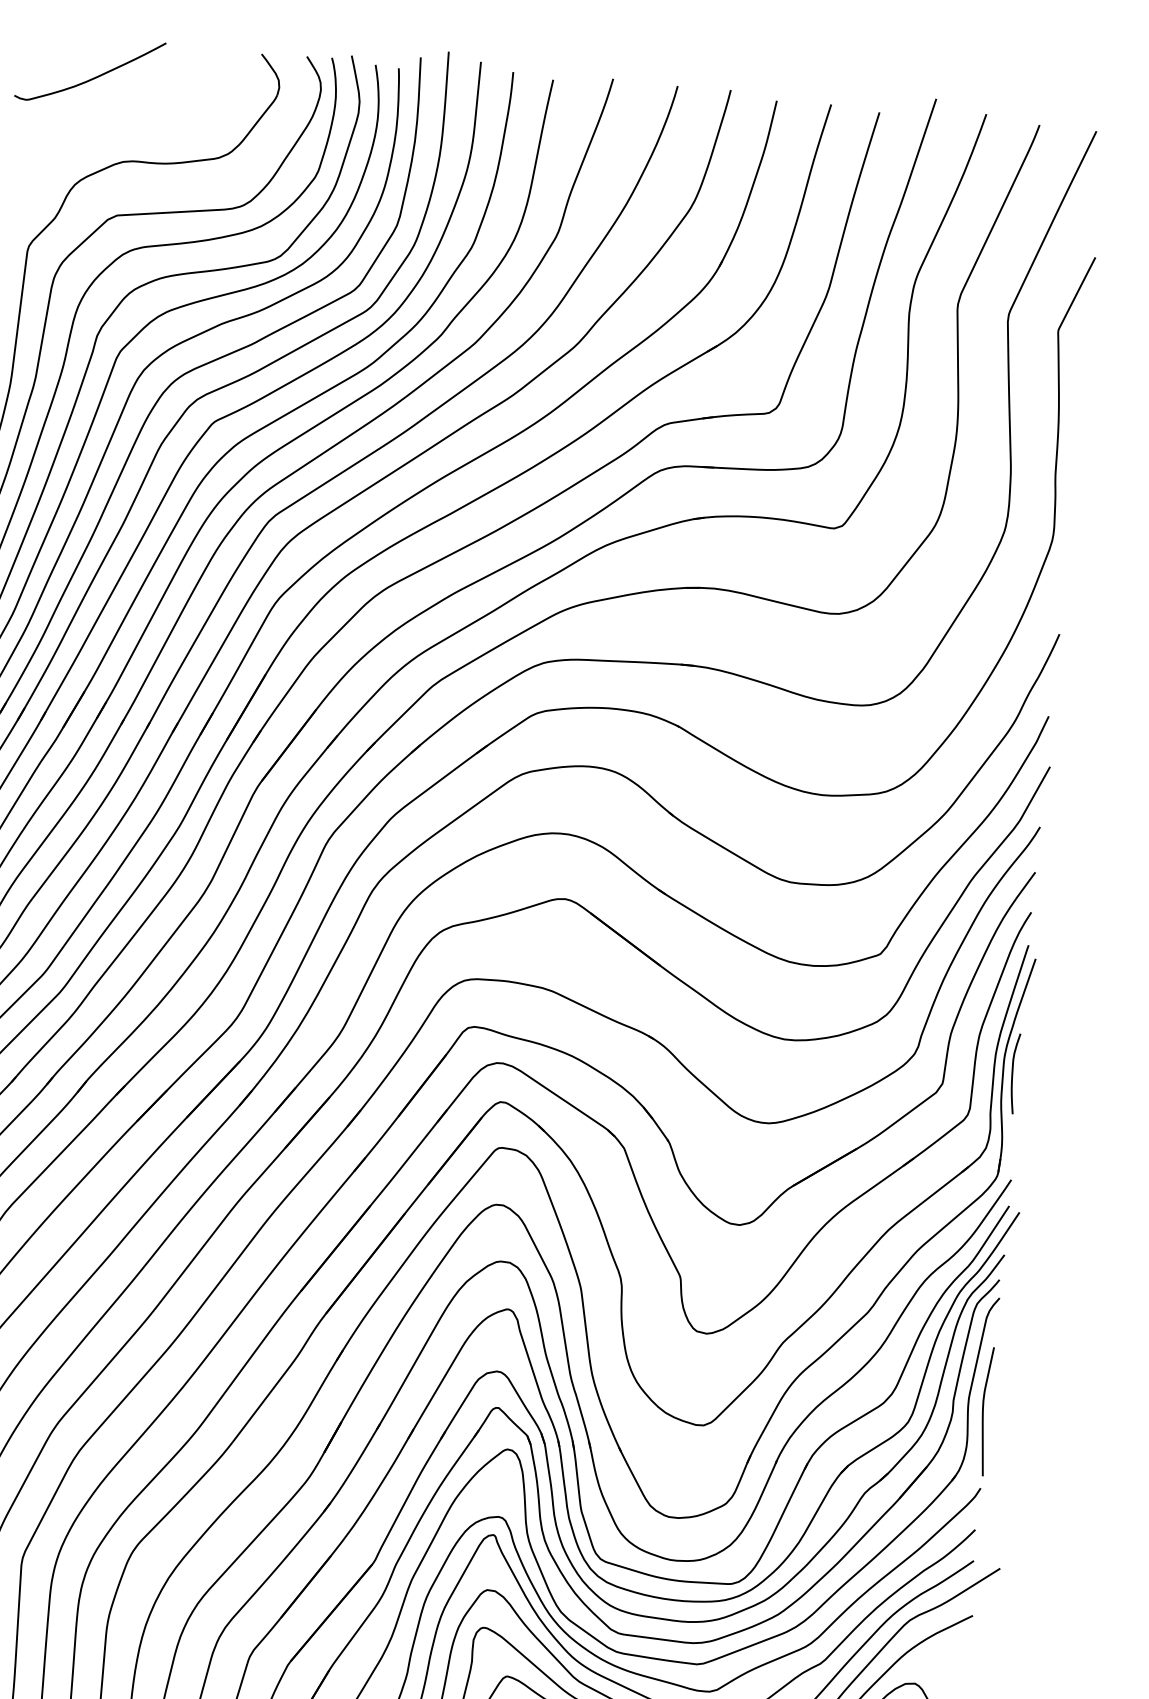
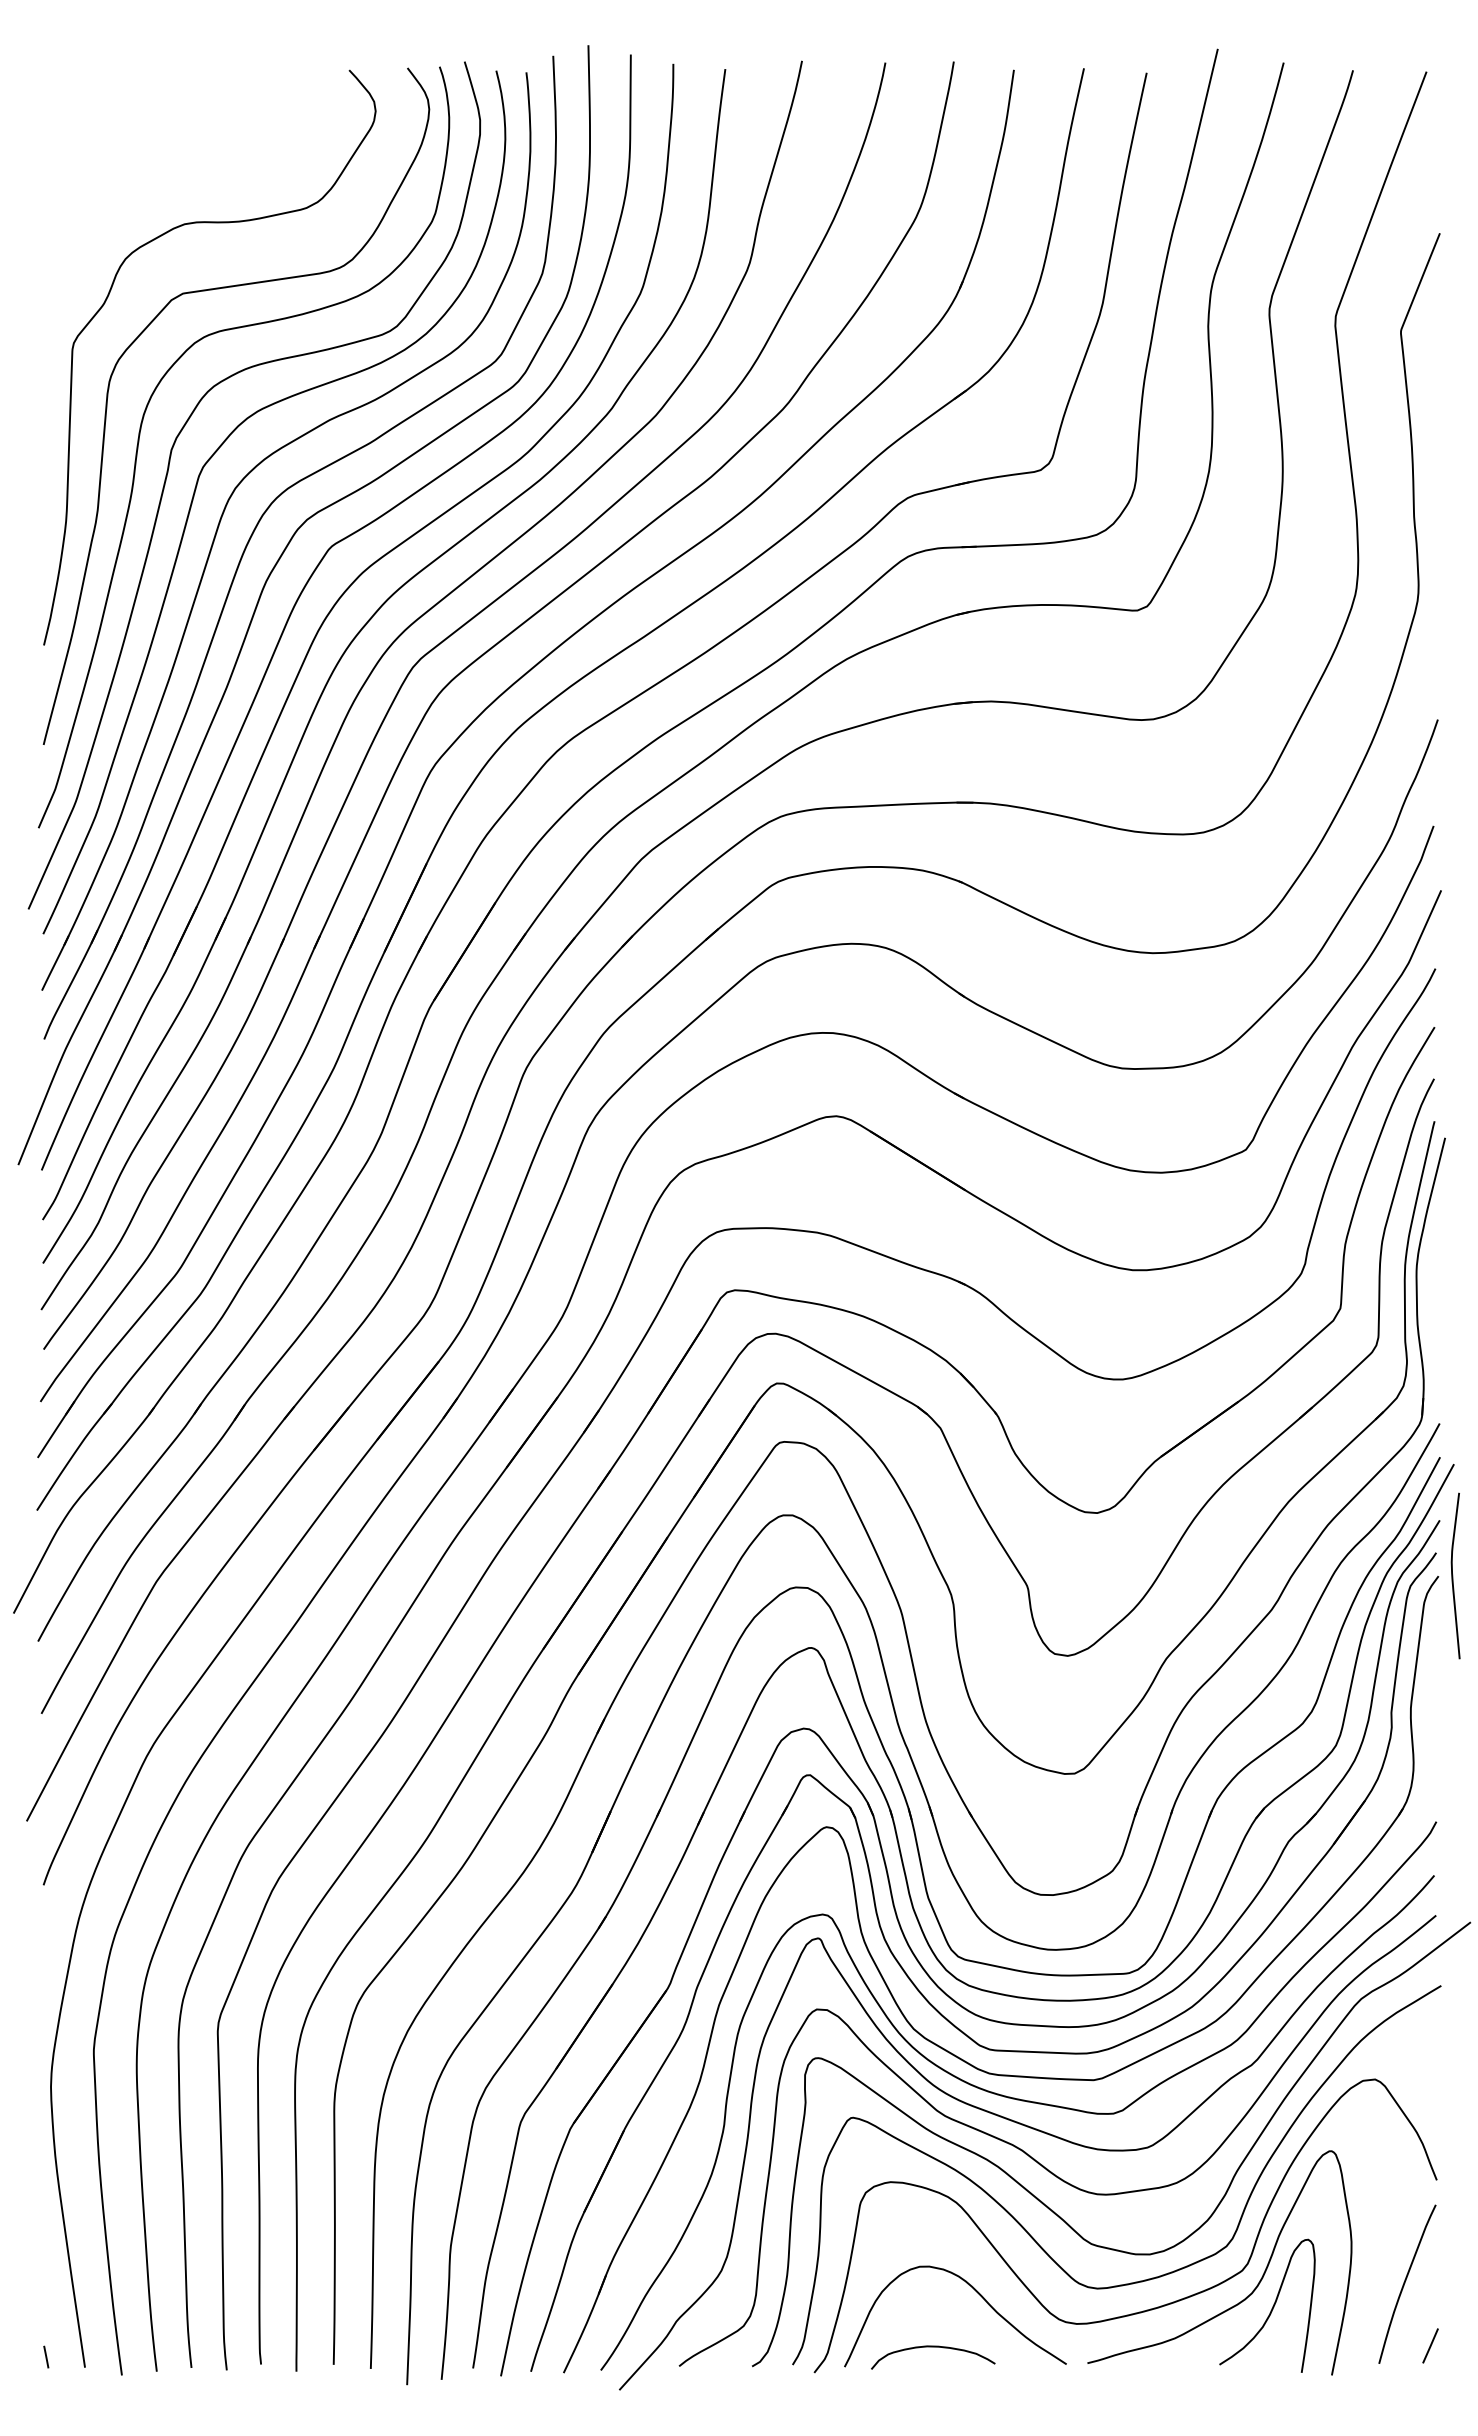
curve: (94, 77) -> (137, 119), removed
curve: (1013, 1073) -> (1429, 1287), removed
curve: (983, 1410) -> (1453, 1575), moved

